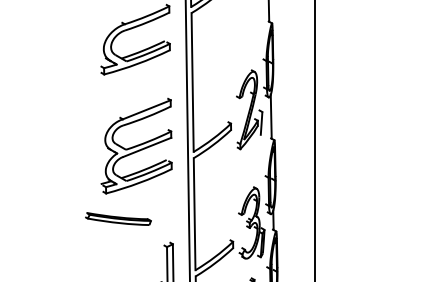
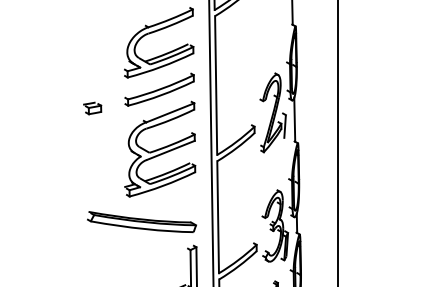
part: (135, 86) -> (159, 89), added
part: (68, 105) -> (92, 108), added
part: (117, 218) -> (141, 221), size x1.67

